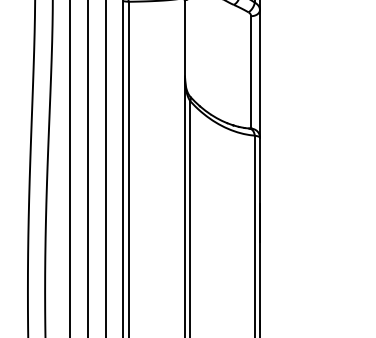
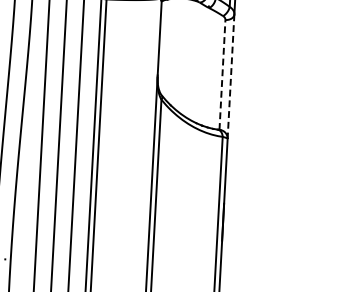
line: (251, 71) -> (222, 74), solid -> dashed
line: (259, 73) -> (230, 76), solid -> dashed

